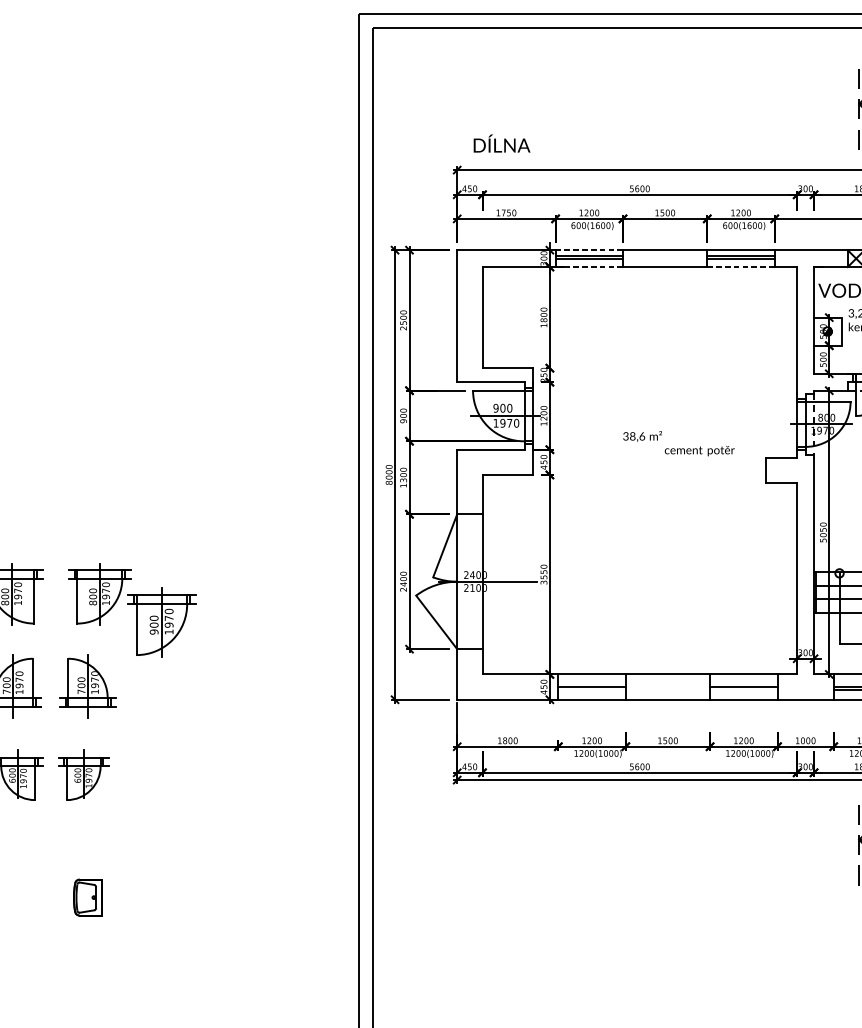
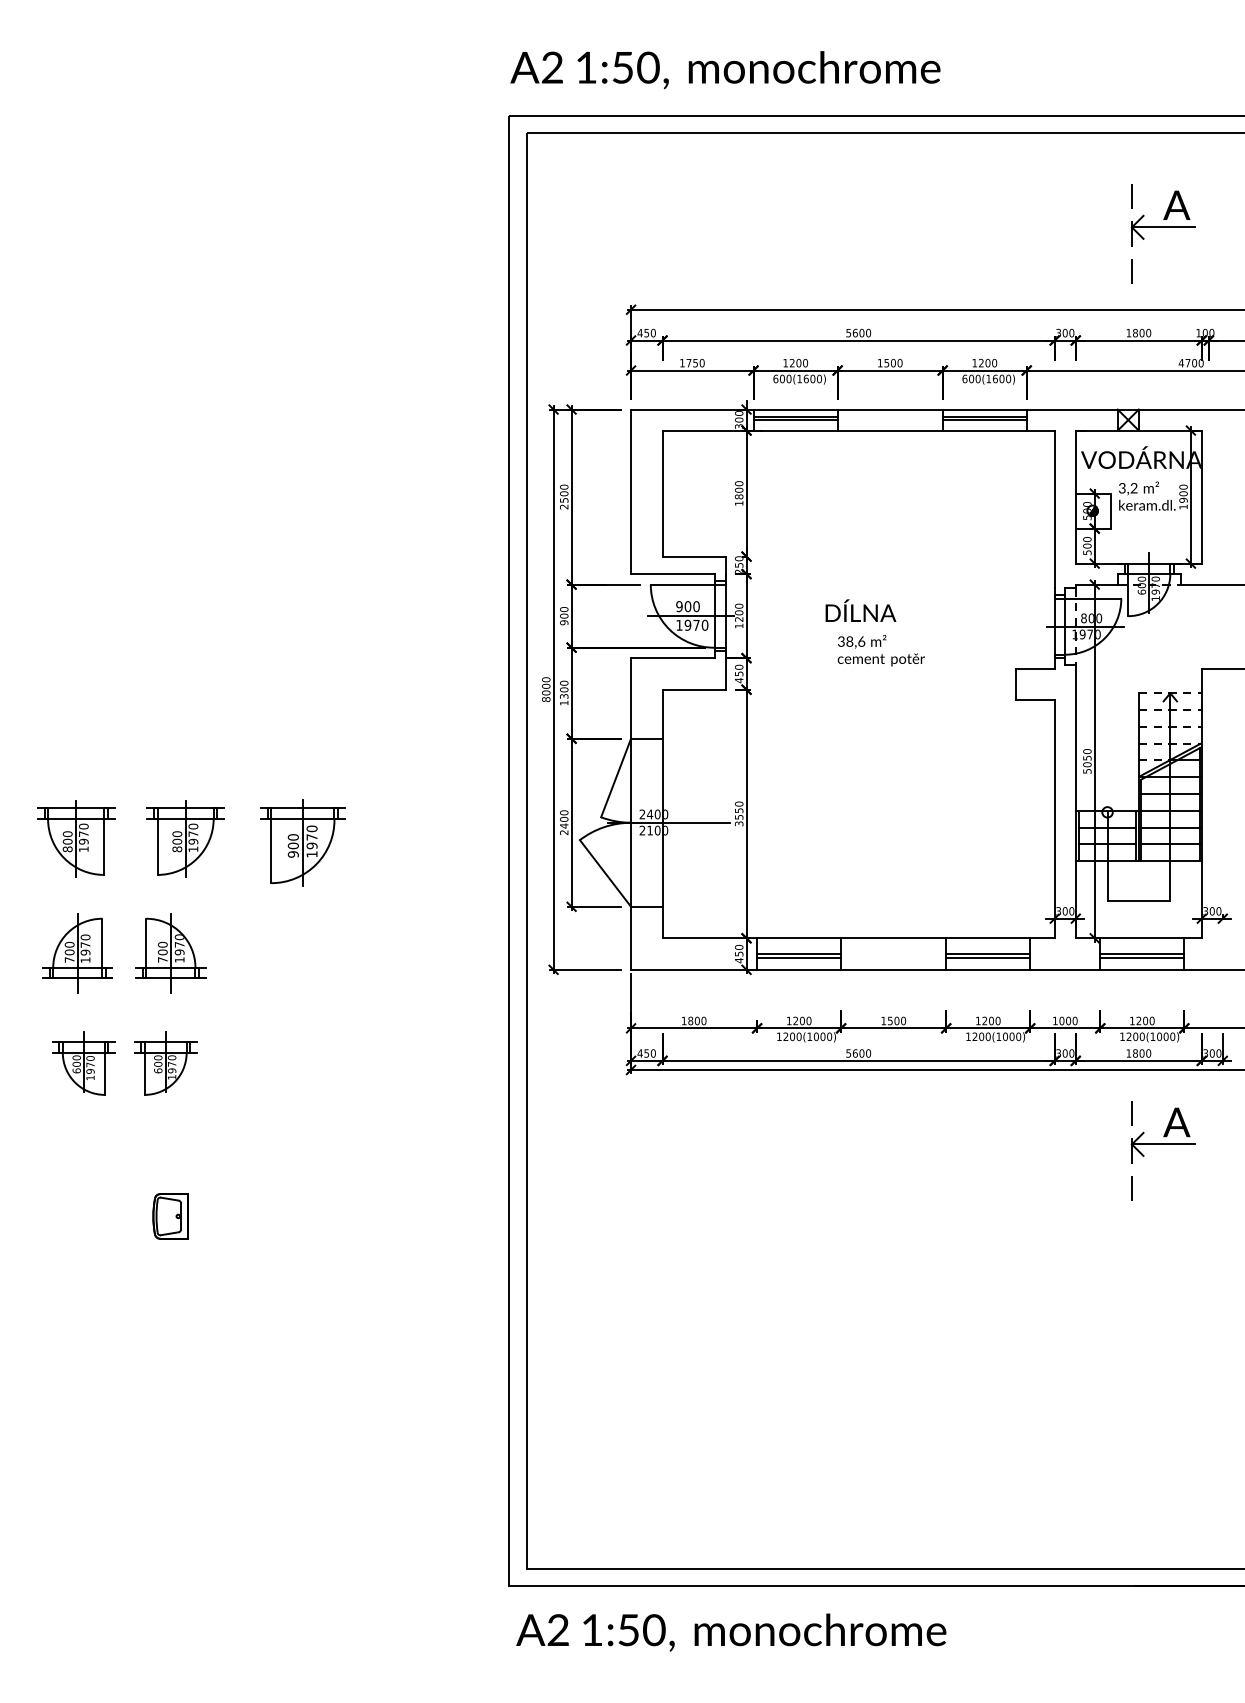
text: (501, 143) -> (860, 610), moved
line: (589, 250) -> (795, 409), dashed -> solid
line: (589, 266) -> (795, 430), dashed -> solid
line: (740, 266) -> (984, 430), dashed -> solid
text: (699, 450) -> (880, 659), moved
part: (161, 622) -> (302, 842), moved
line: (592, 689) -> (799, 957), added
line: (744, 689) -> (988, 957), added

